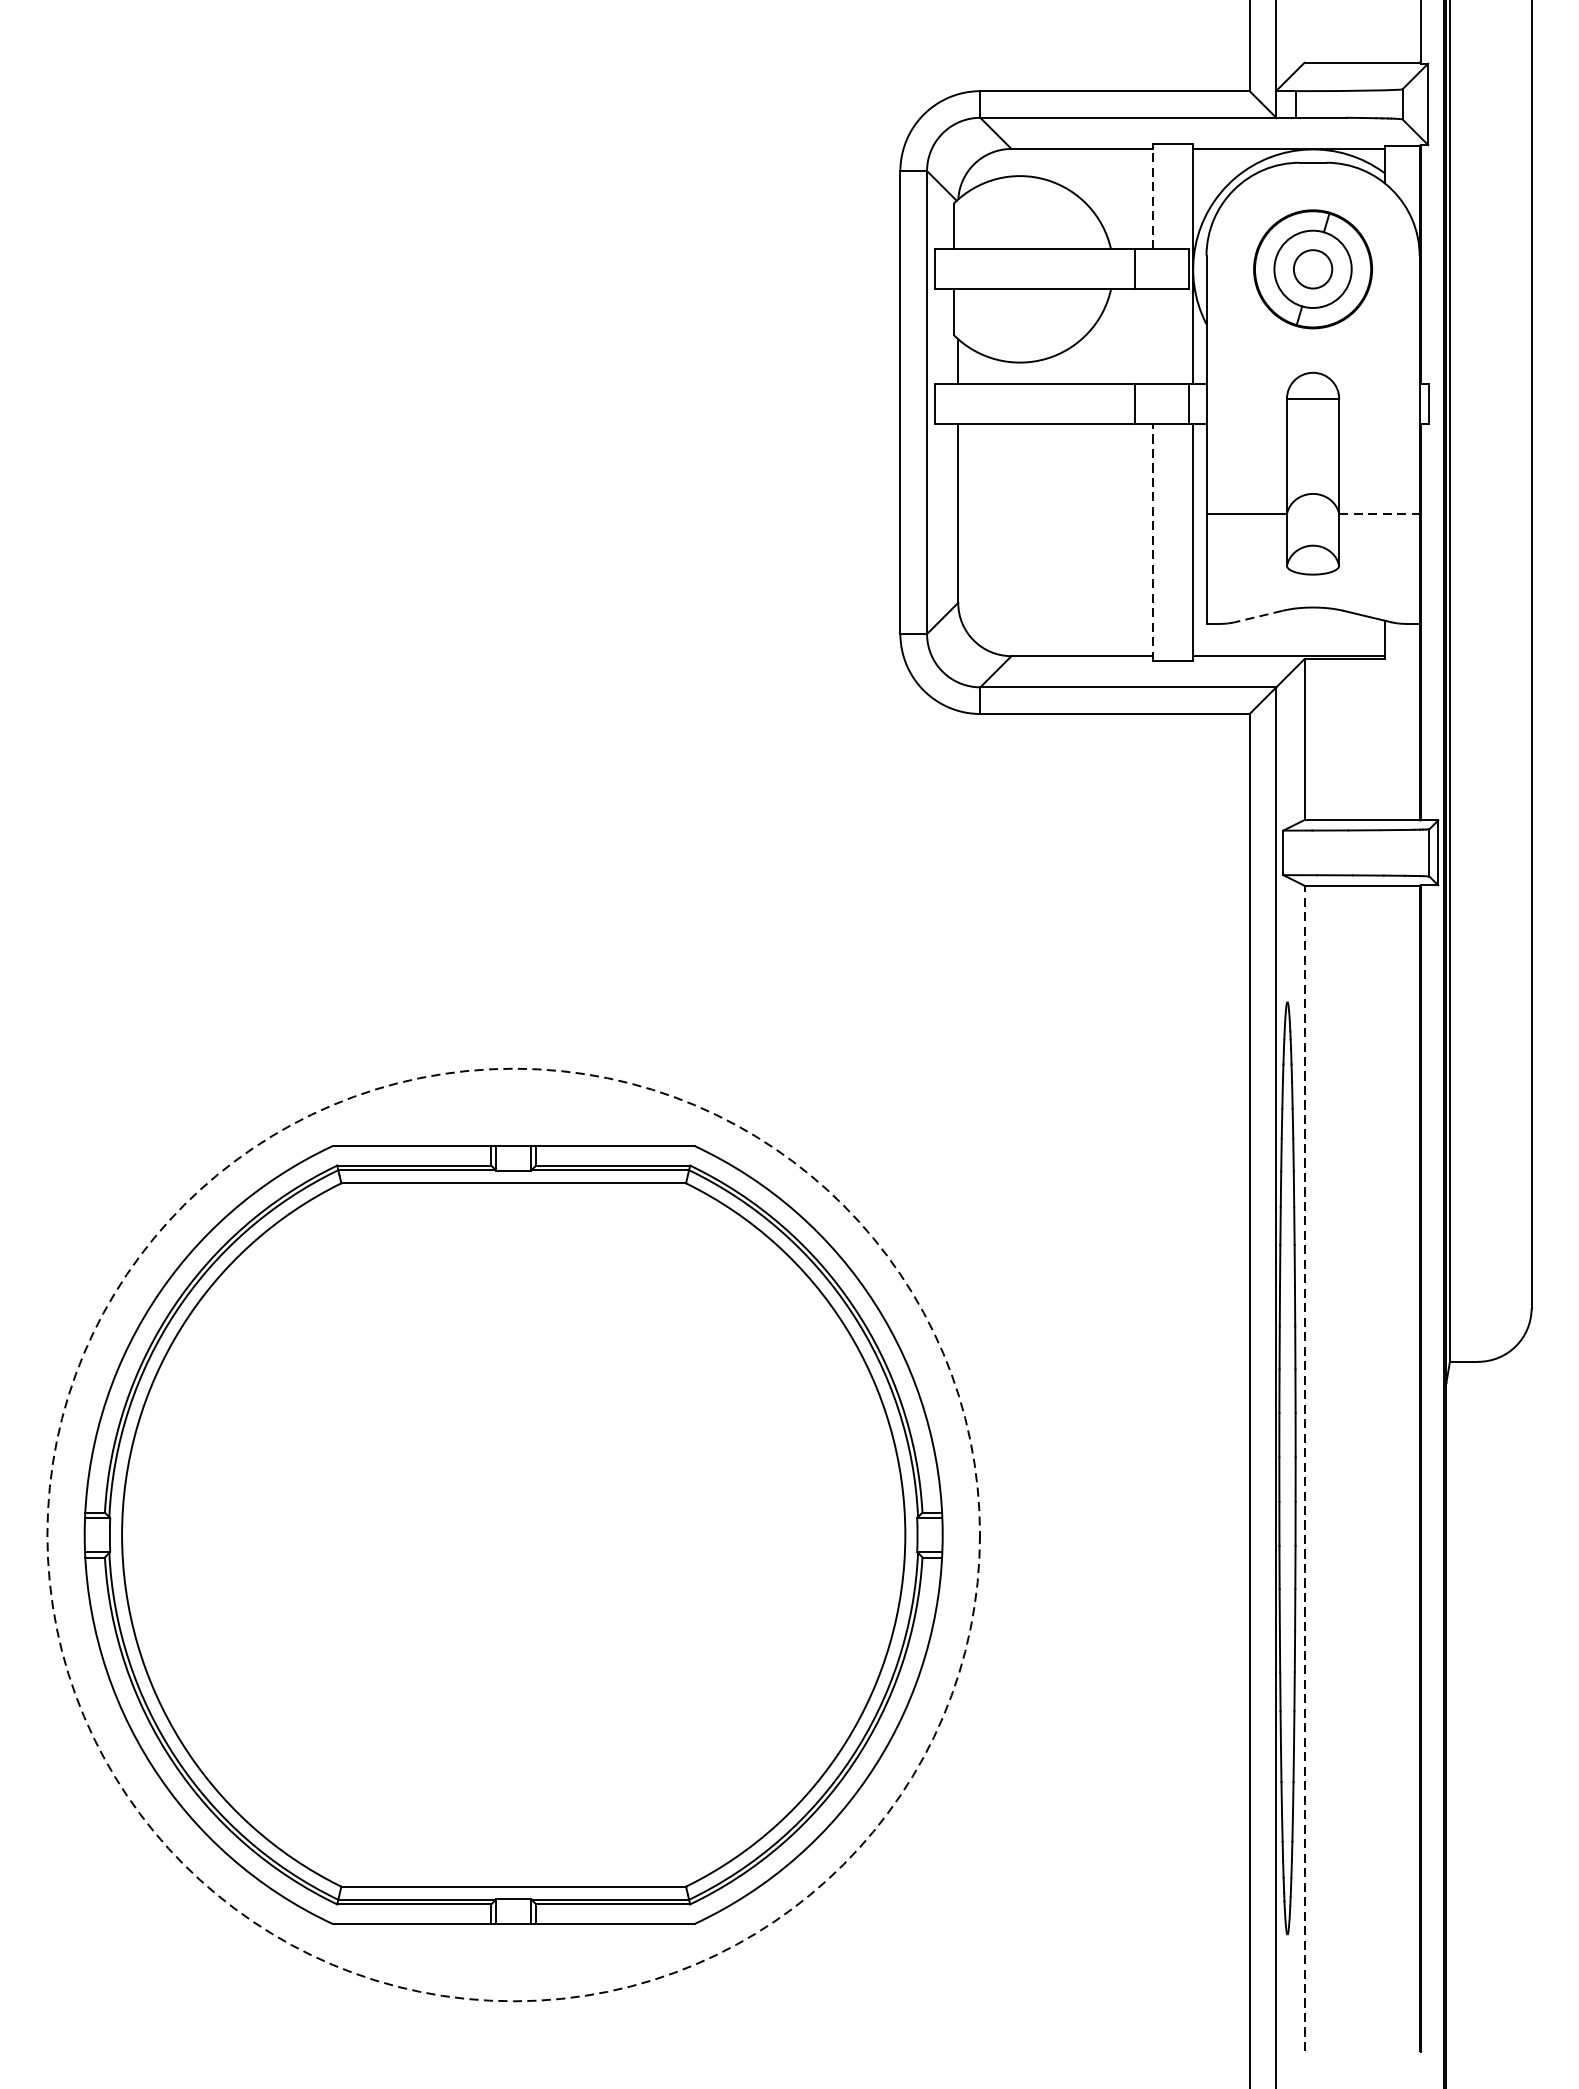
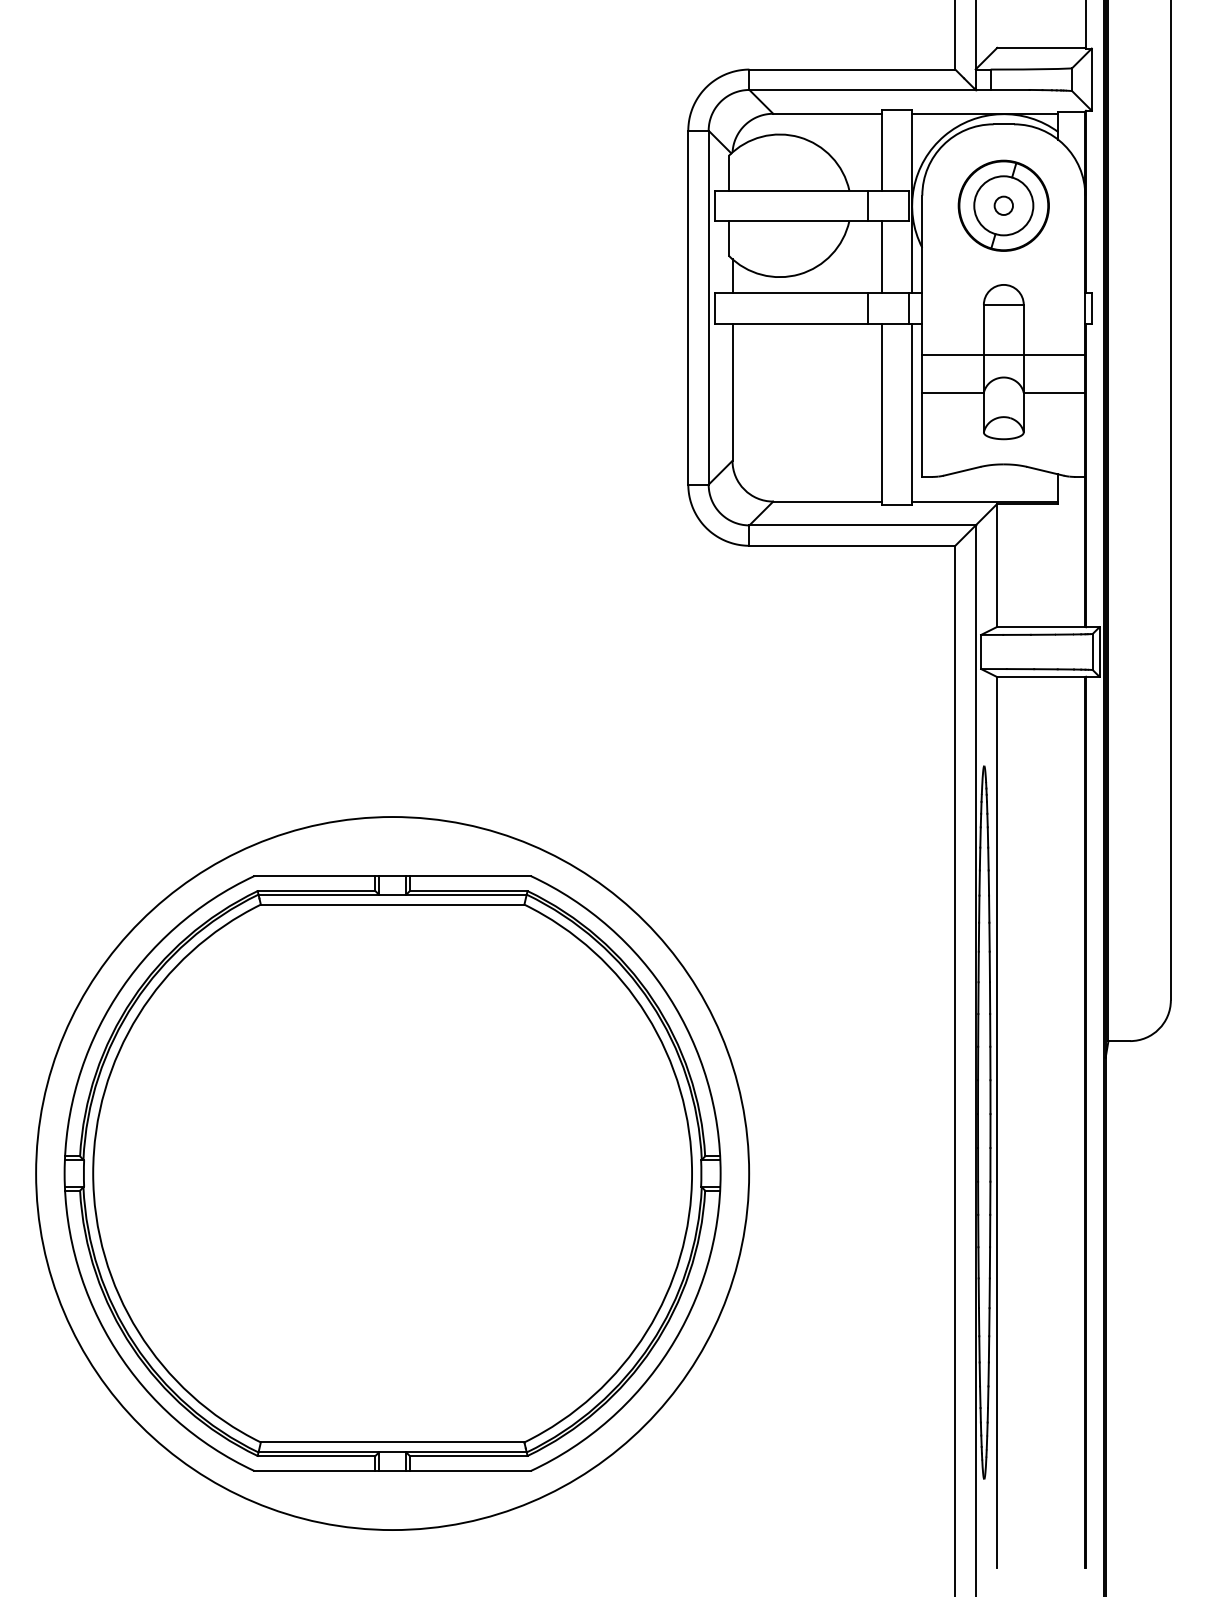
line: (1153, 195) -> (881, 149), dashed -> solid
circle: (1312, 268) -> (1003, 205), size x0.62
line: (1153, 336) -> (881, 257), added
line: (1312, 463) -> (1003, 354), added
line: (1379, 513) -> (1054, 392), dashed -> solid
line: (1153, 542) -> (881, 414), dashed -> solid
line: (1259, 616) -> (962, 471), dashed -> solid
line: (1304, 1468) -> (997, 1122), dashed -> solid
circle: (513, 1534) -> (392, 1173), dashed -> solid

